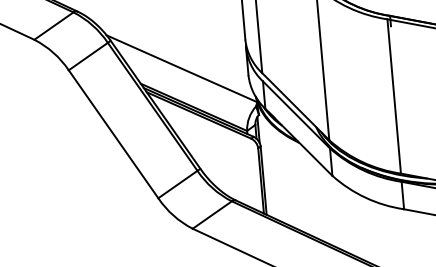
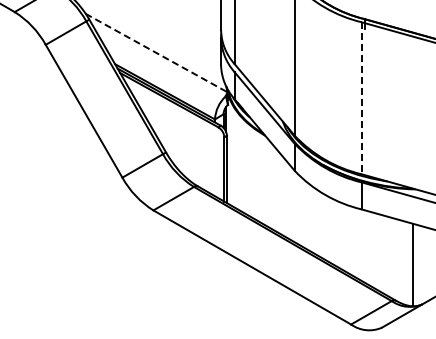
line: (182, 69) -> (157, 53), solid -> dashed
line: (393, 96) -> (361, 98), solid -> dashed

